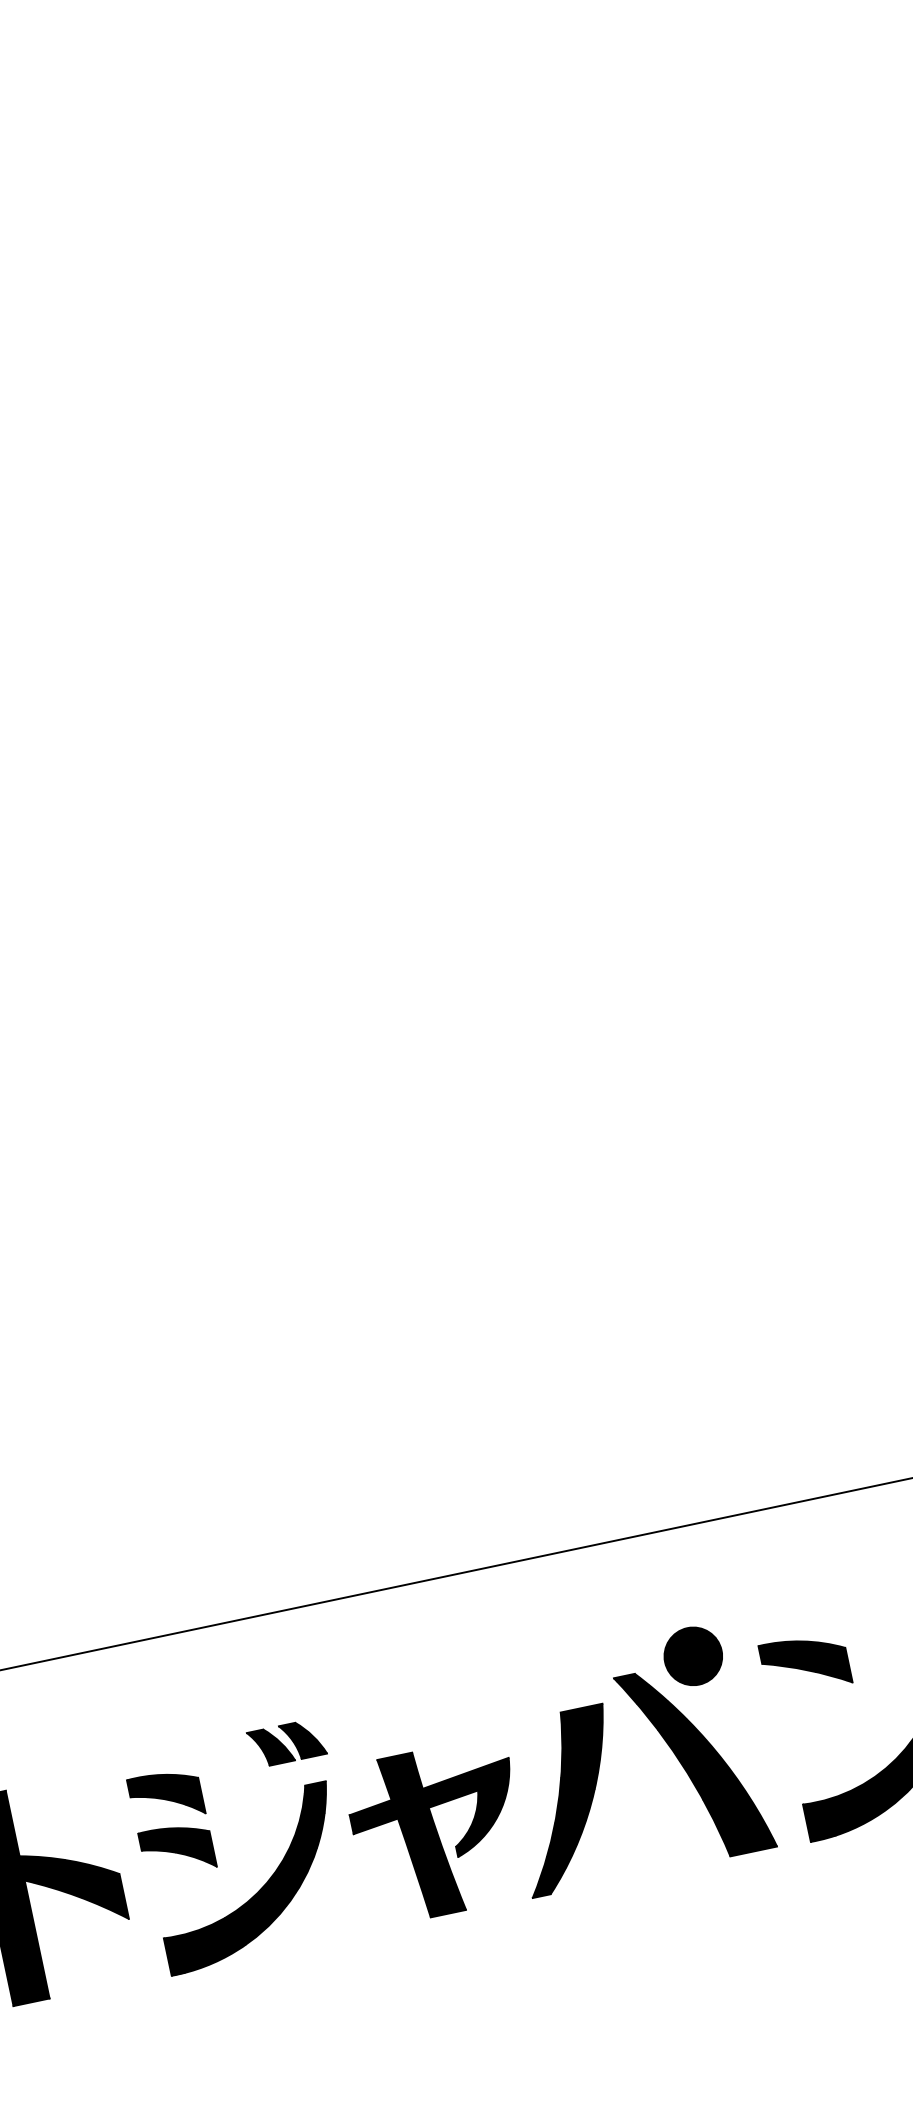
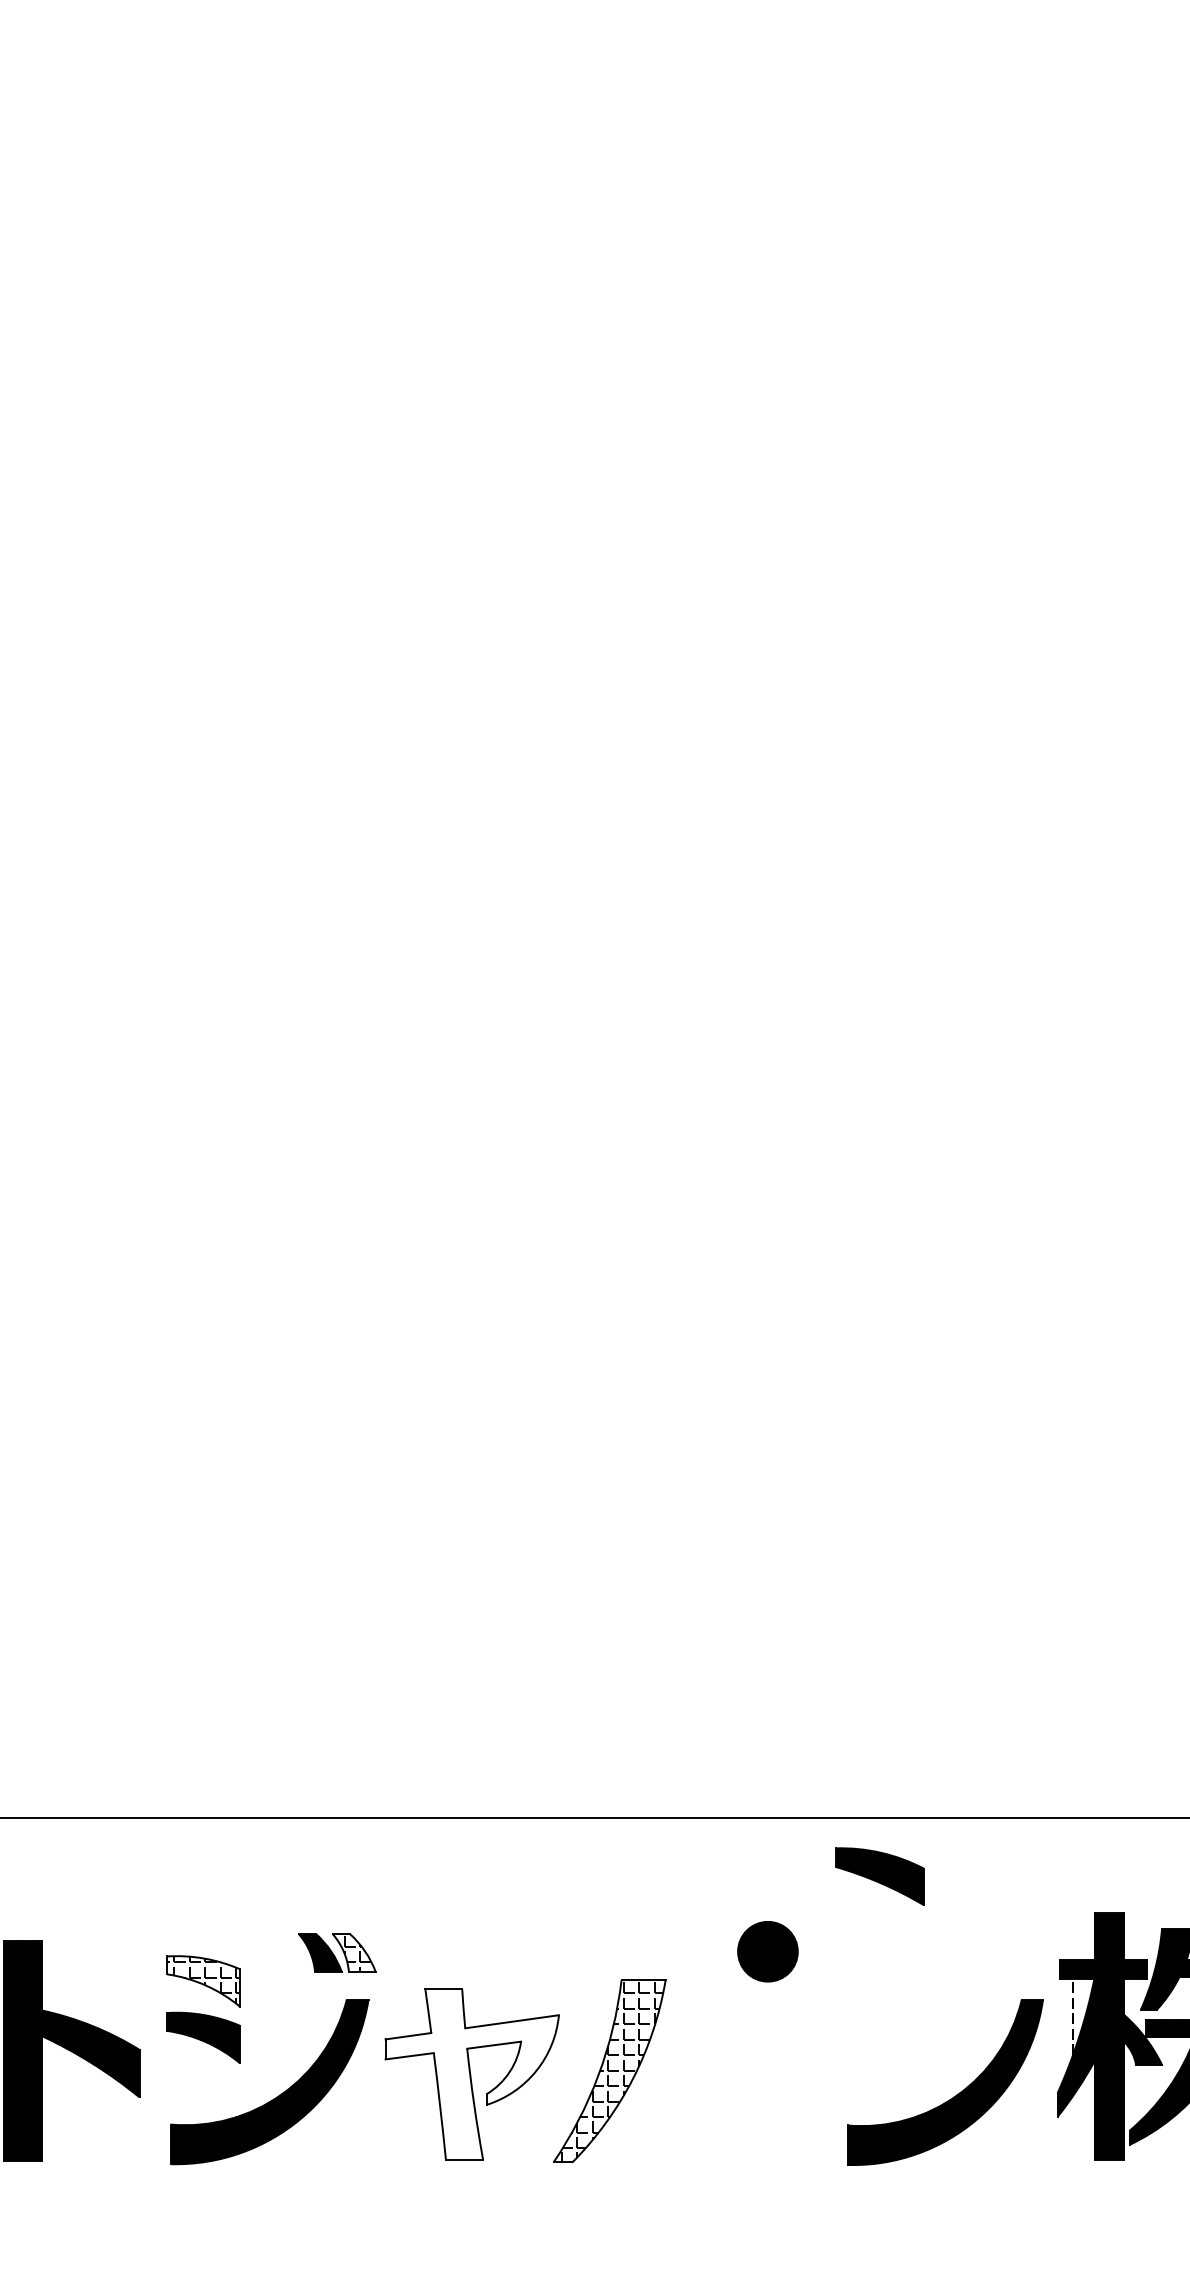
part: (804, 1664) -> (879, 1876), moved
fill: (302, 1740) -> (353, 1953), removed
part: (695, 1762) -> (747, 2059), removed
fill: (166, 1796) -> (203, 1981), removed
fill: (567, 1800) -> (609, 2071), removed
fill: (437, 1831) -> (471, 2074), removed

